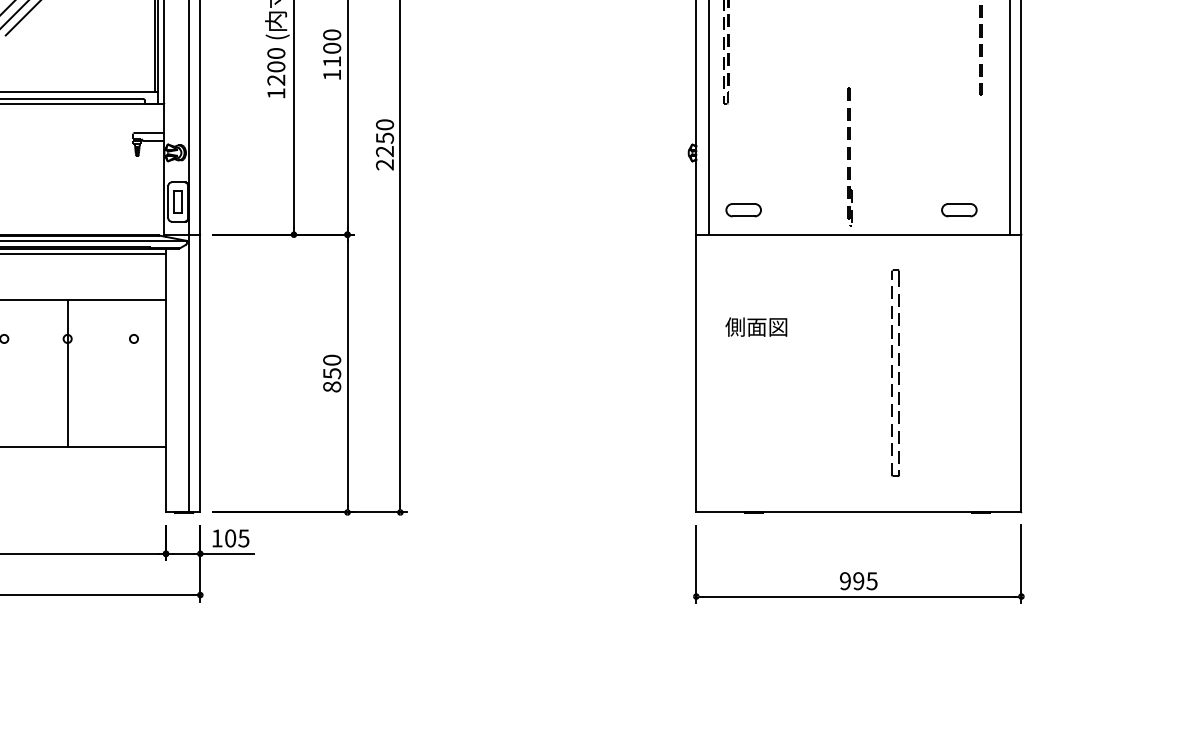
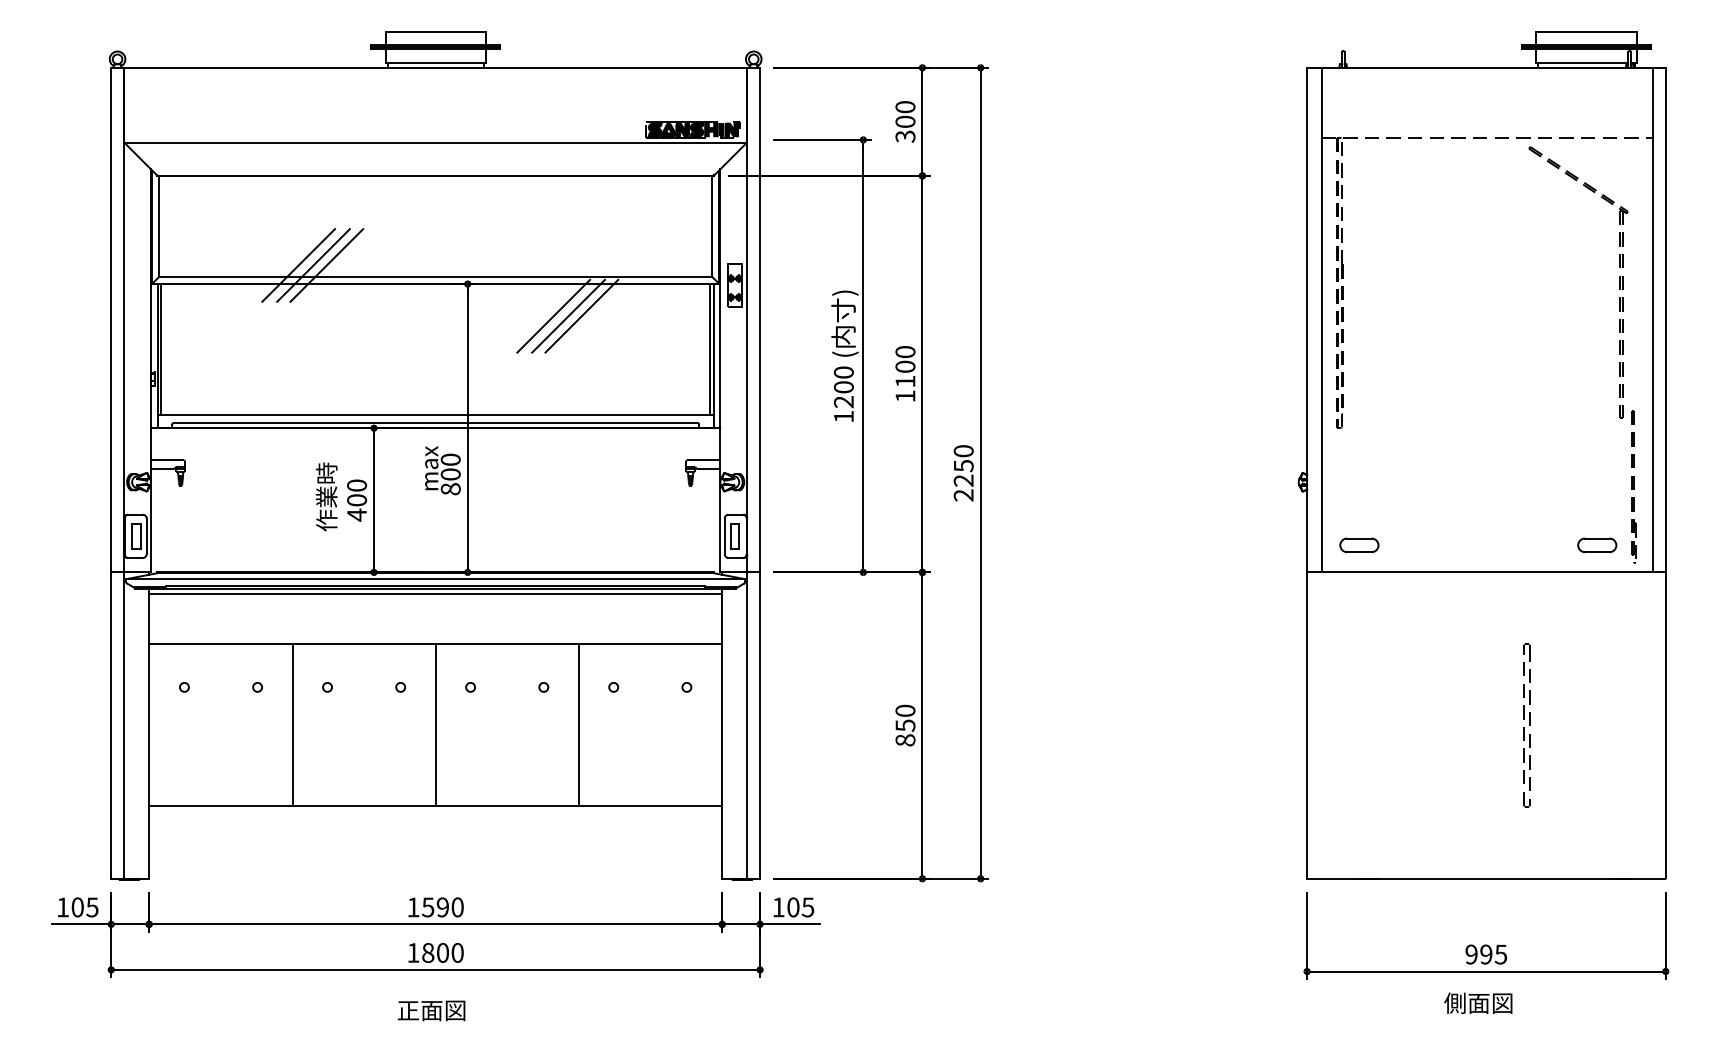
part: (849, 156) -> (1633, 486), moved
text: (756, 326) -> (1478, 1002), moved
line: (67, 373) -> (578, 725), moved
part: (895, 373) -> (1526, 725), size x0.71

